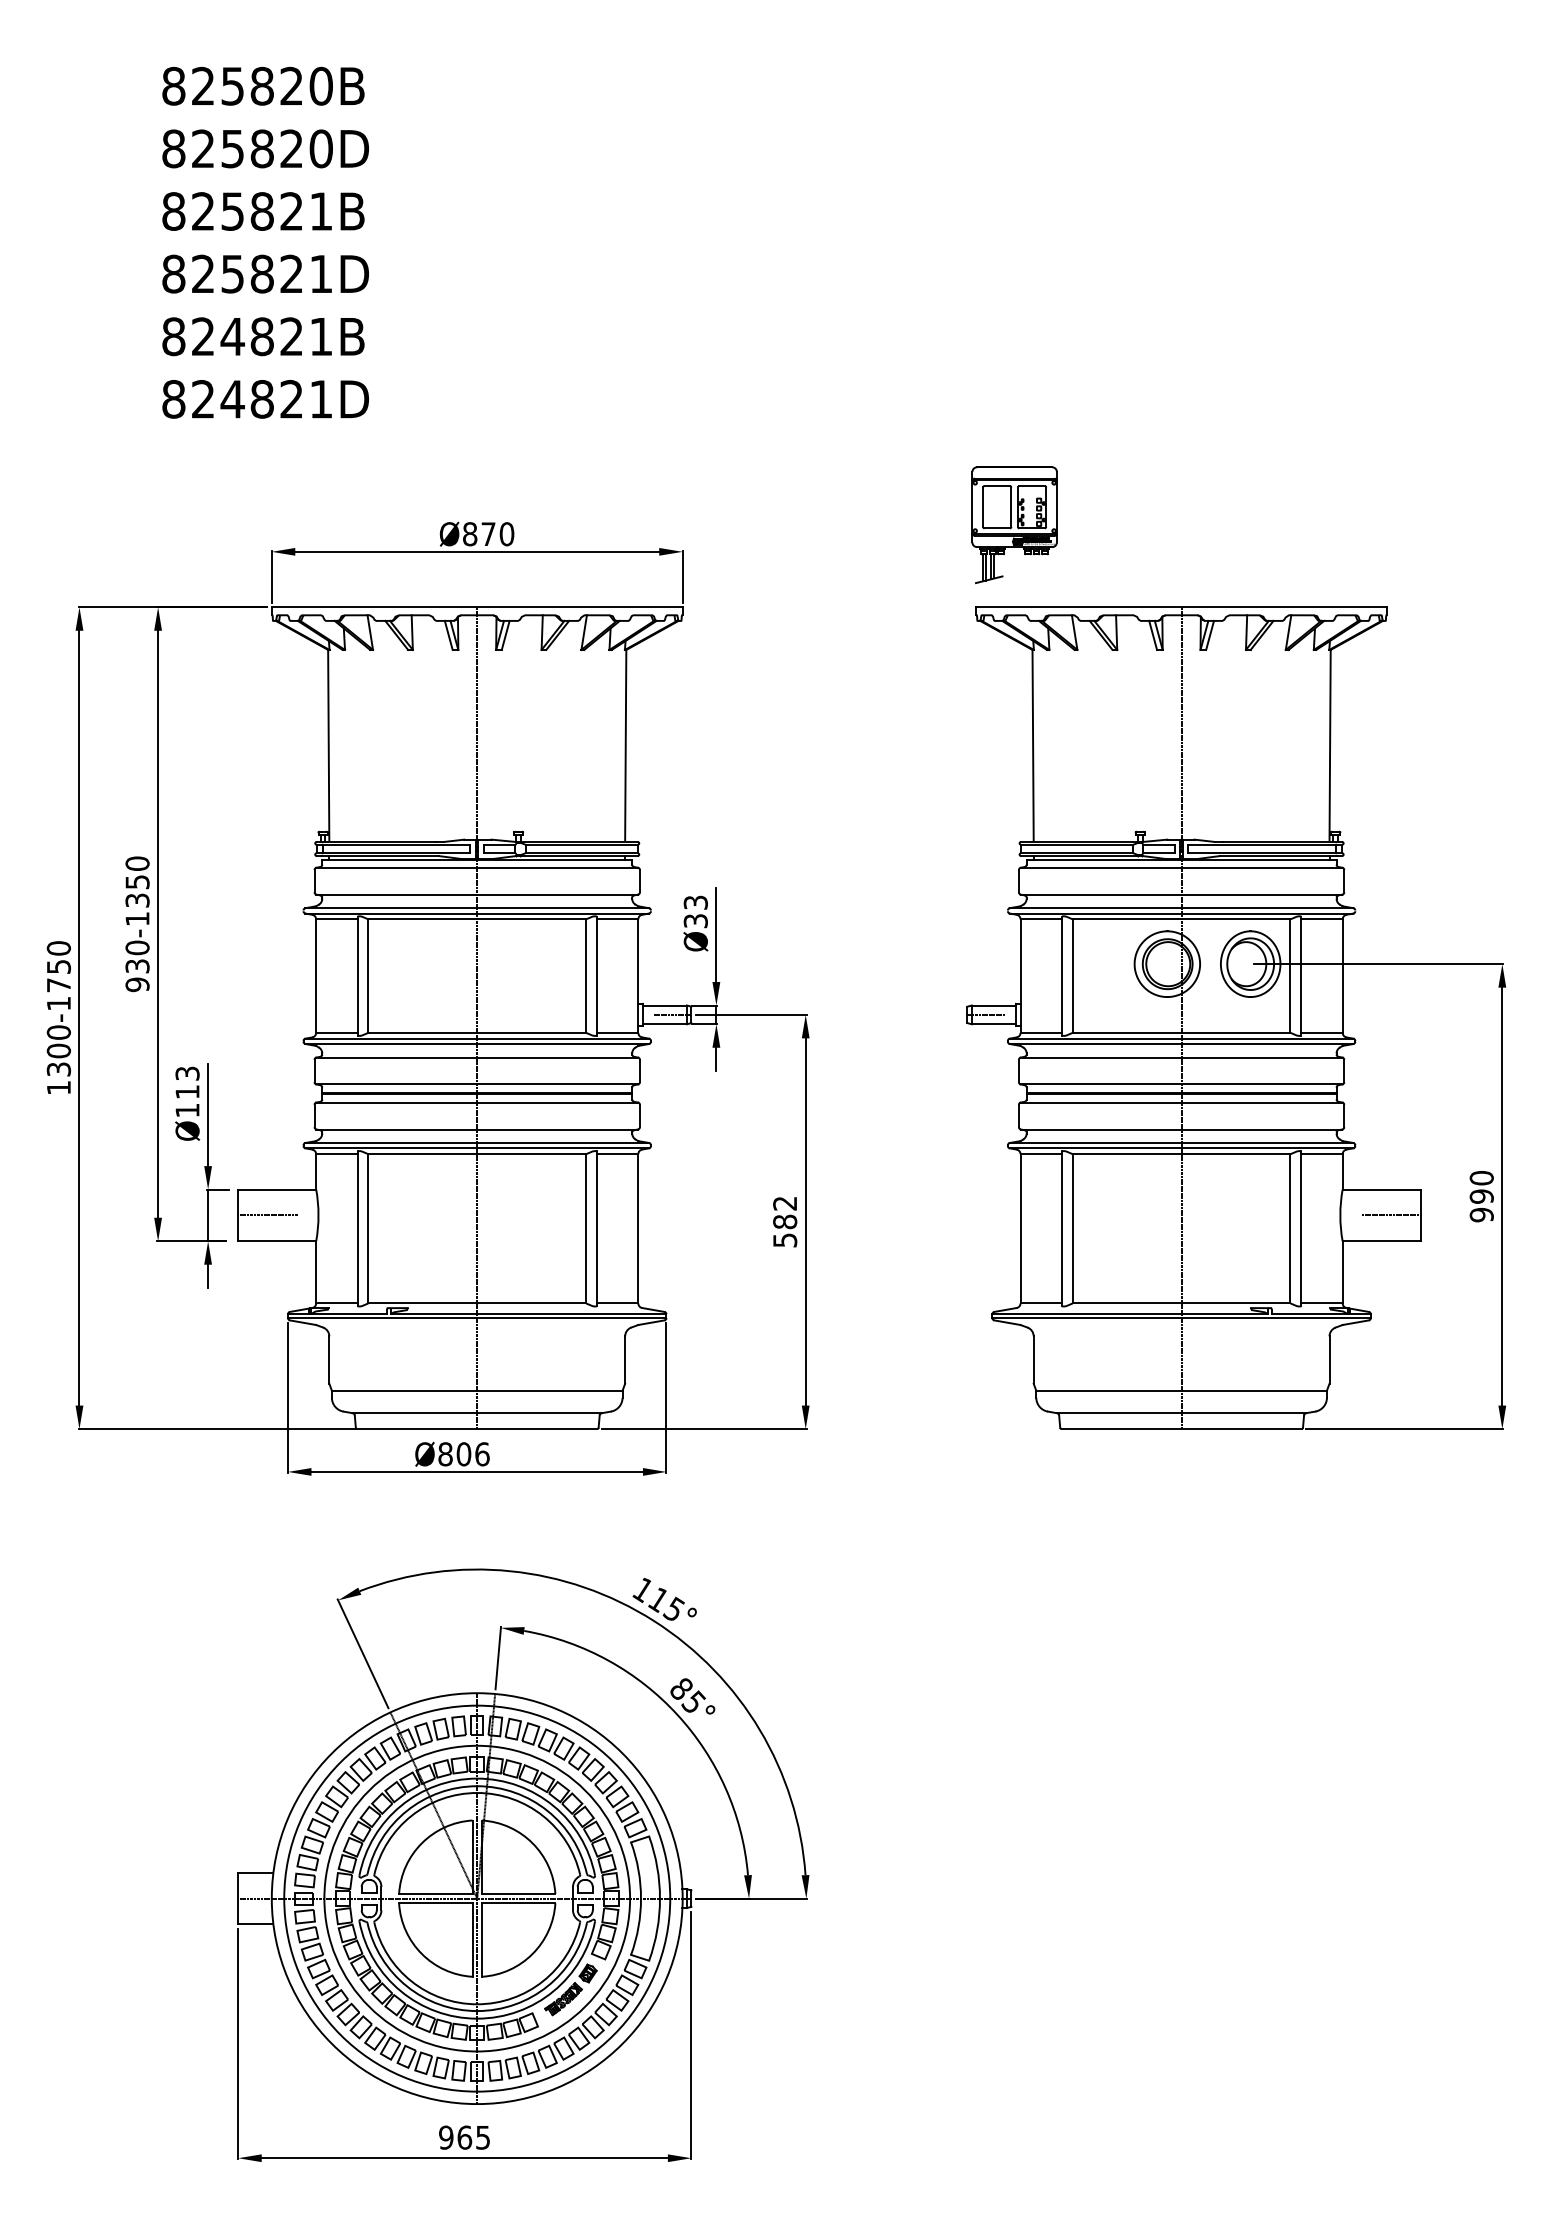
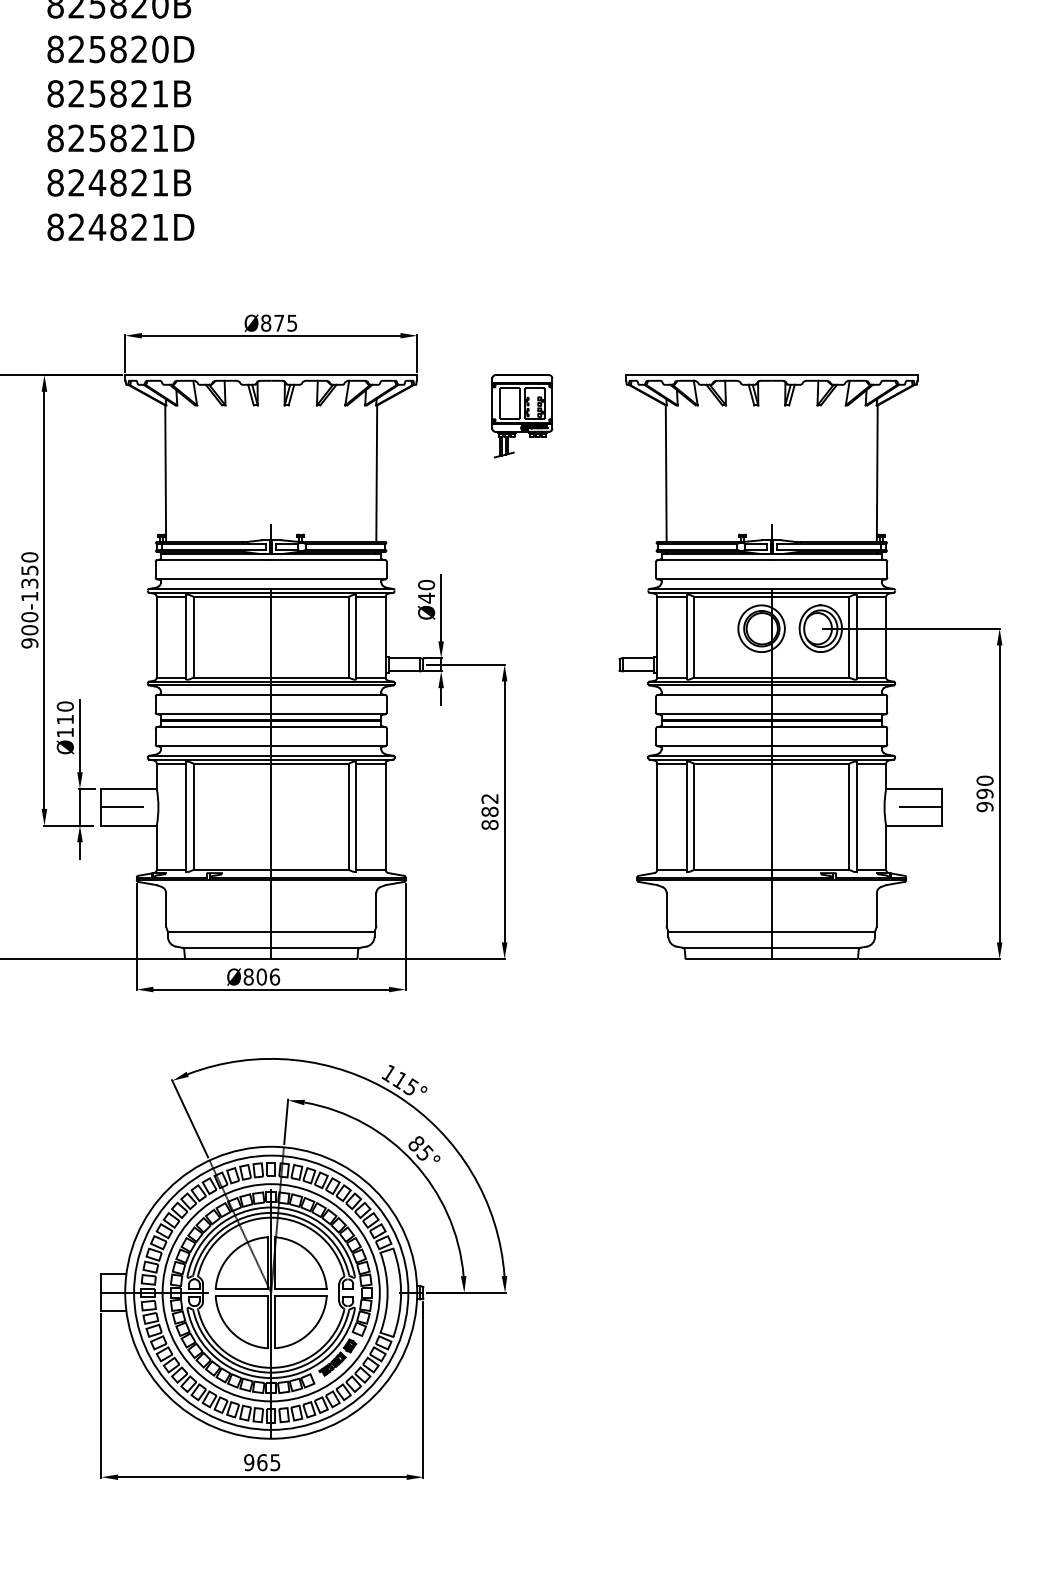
part: (1014, 525) -> (522, 416), moved
text: (506, 534) -> (292, 323), Ø870 -> Ø875
text: (695, 911) -> (426, 591), Ø33 -> Ø40
text: (137, 966) -> (29, 630), 930-1350 -> 900-1350
text: (187, 1073) -> (65, 706), Ø113 -> Ø110
text: (785, 1240) -> (490, 825), 582 -> 882

